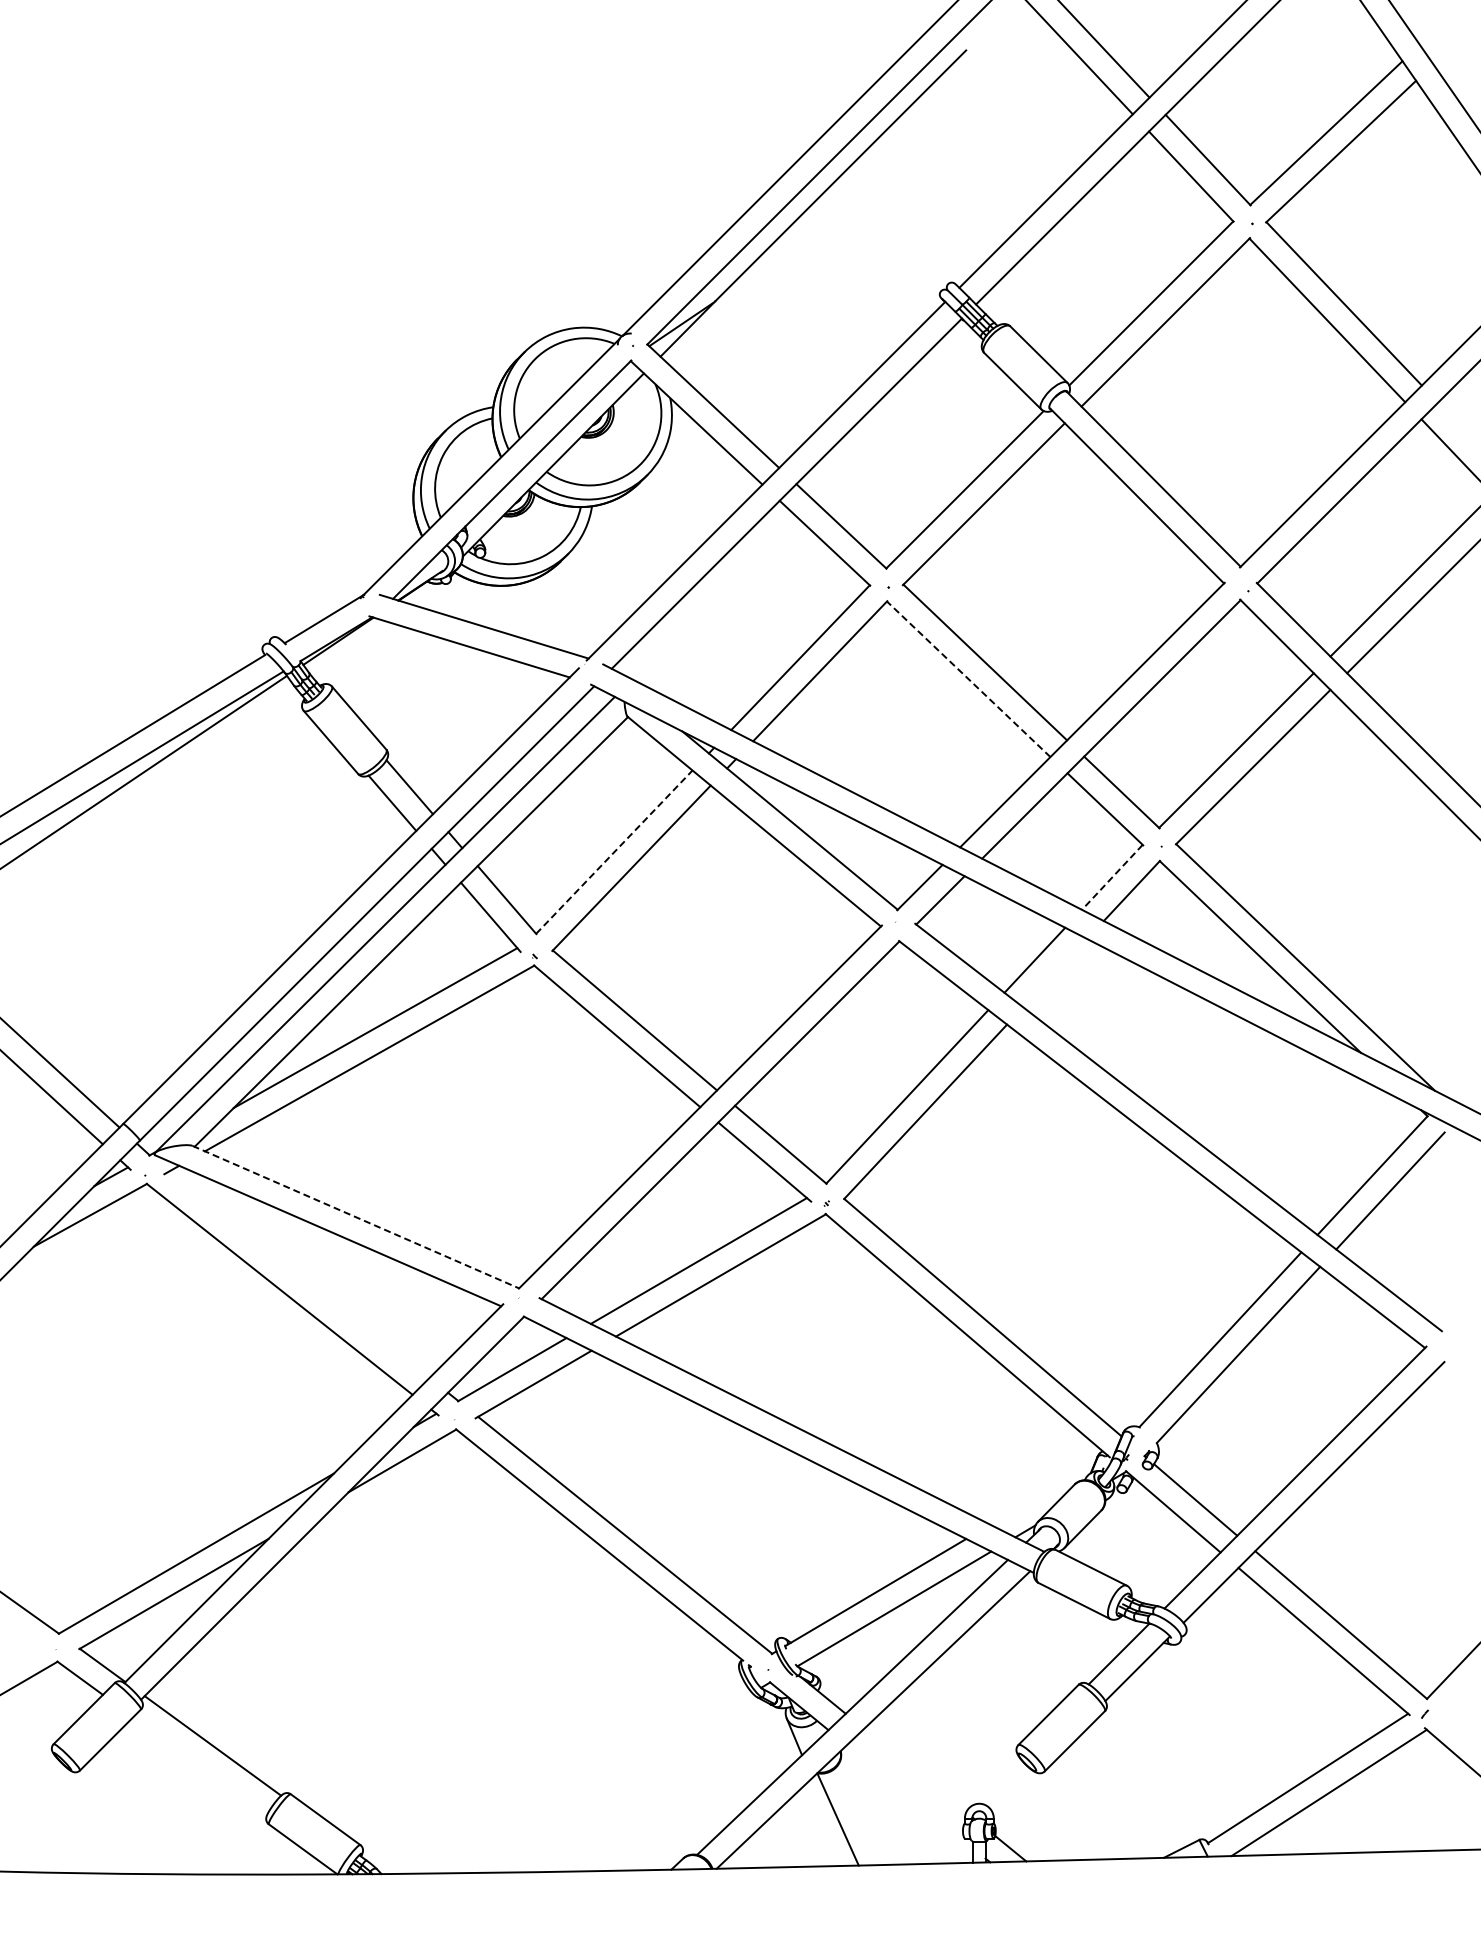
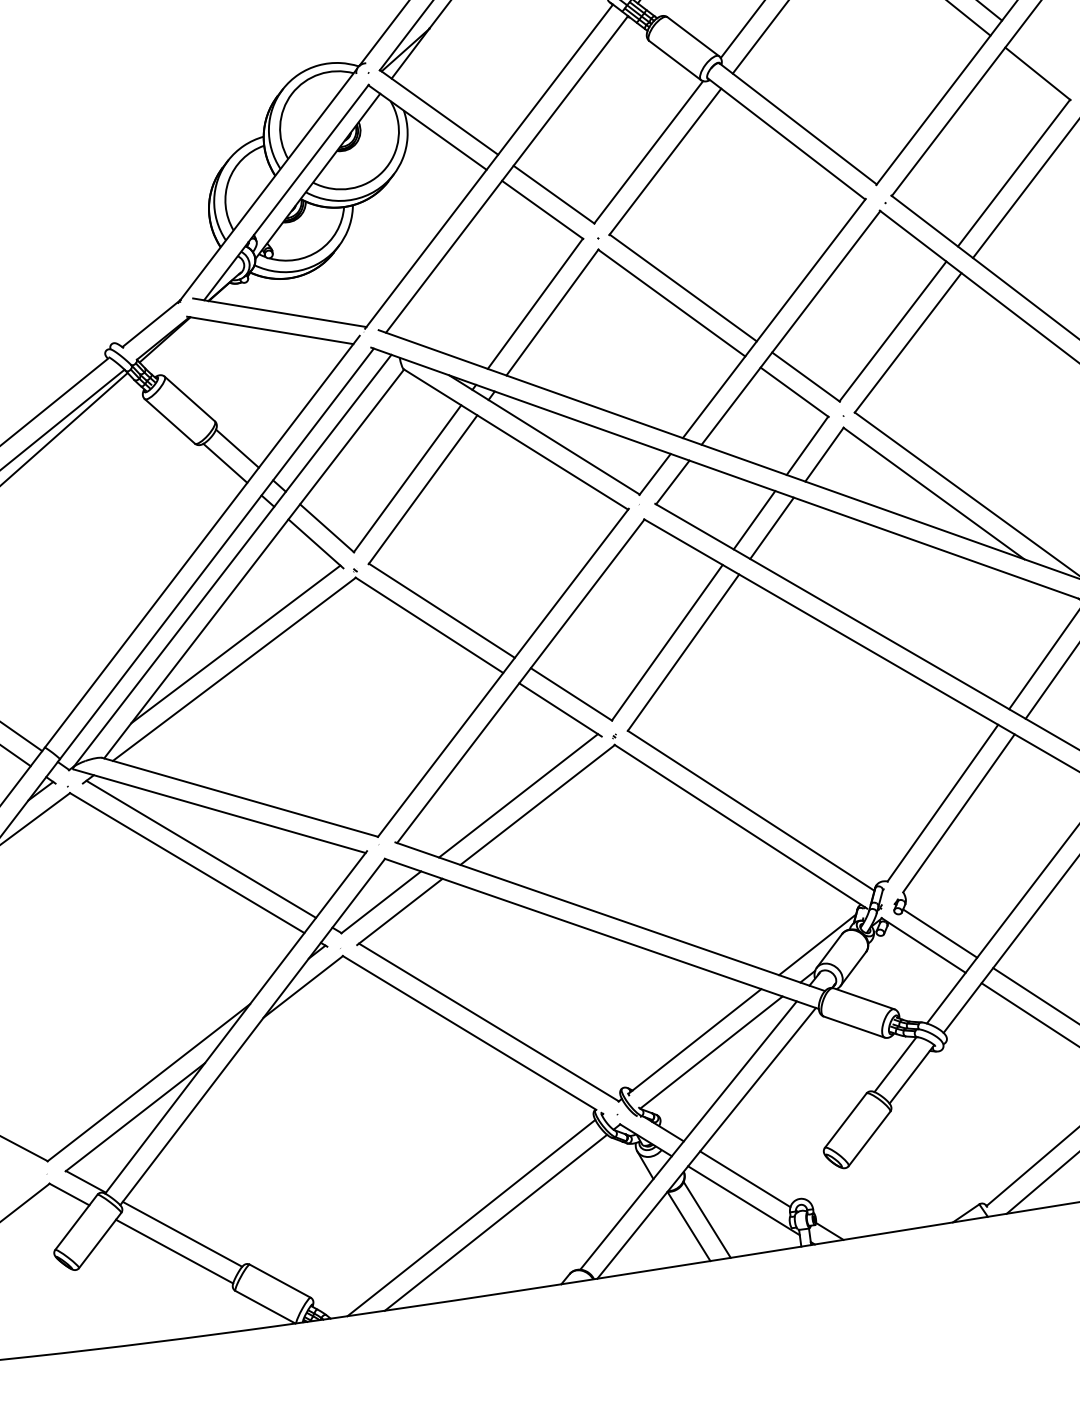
line: (968, 679) -> (671, 303), dashed -> solid
line: (614, 851) -> (407, 478), dashed -> solid
line: (1112, 877) -> (807, 445), dashed -> solid
line: (1055, 972) -> (772, 527), added
line: (356, 1217) -> (240, 797), dashed -> solid
line: (299, 1274) -> (201, 849), added
line: (1042, 1493) -> (817, 944), added
line: (200, 1765) -> (174, 1251), added
line: (915, 1770) -> (745, 1179), added
line: (571, 1772) -> (471, 1217), added
line: (600, 1783) -> (495, 1223), added
line: (909, 1796) -> (743, 1200), added
line: (861, 1813) -> (707, 1219), added

